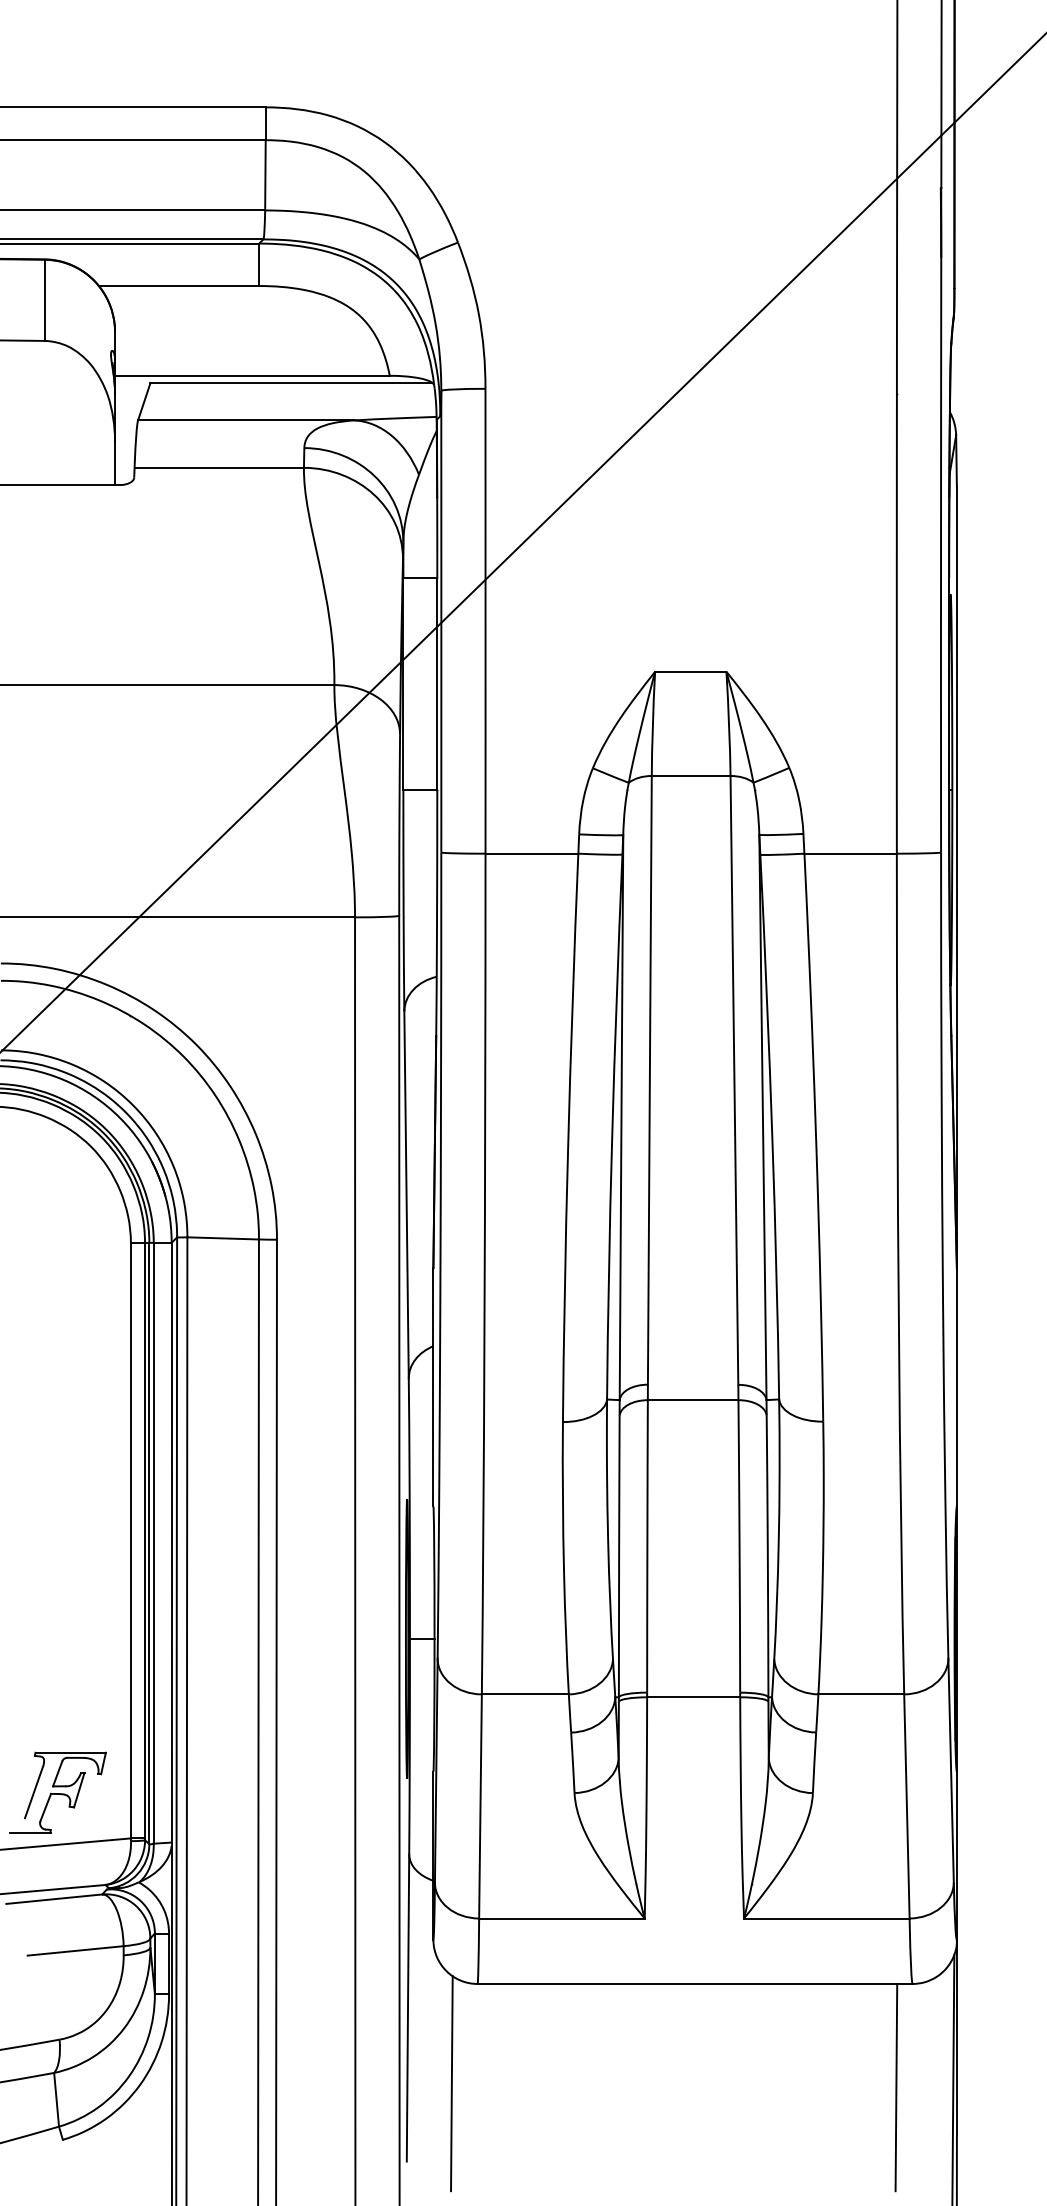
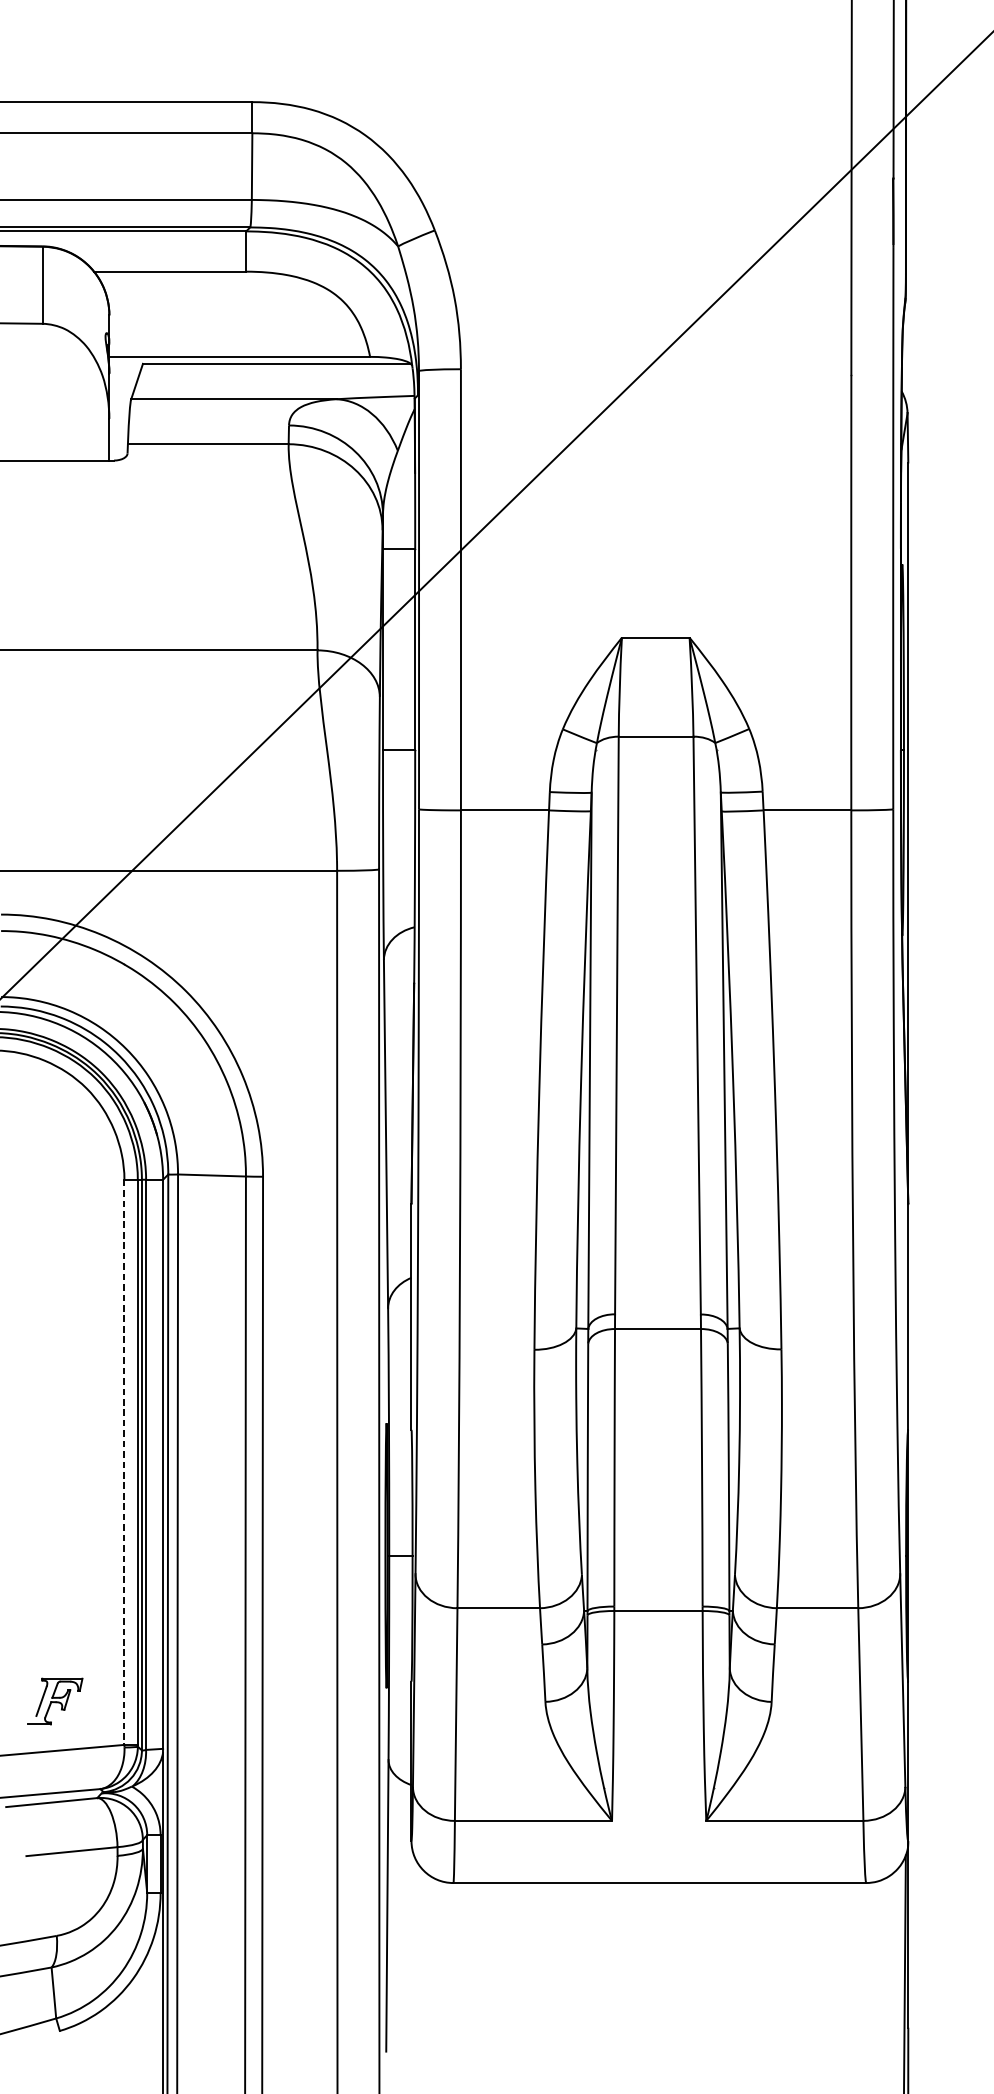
line: (130, 1540) -> (124, 1462), solid -> dashed
part: (57, 1792) -> (54, 1701), size x0.6
line: (451, 2083) -> (428, 1977), removed
line: (896, 2087) -> (850, 1981), removed

